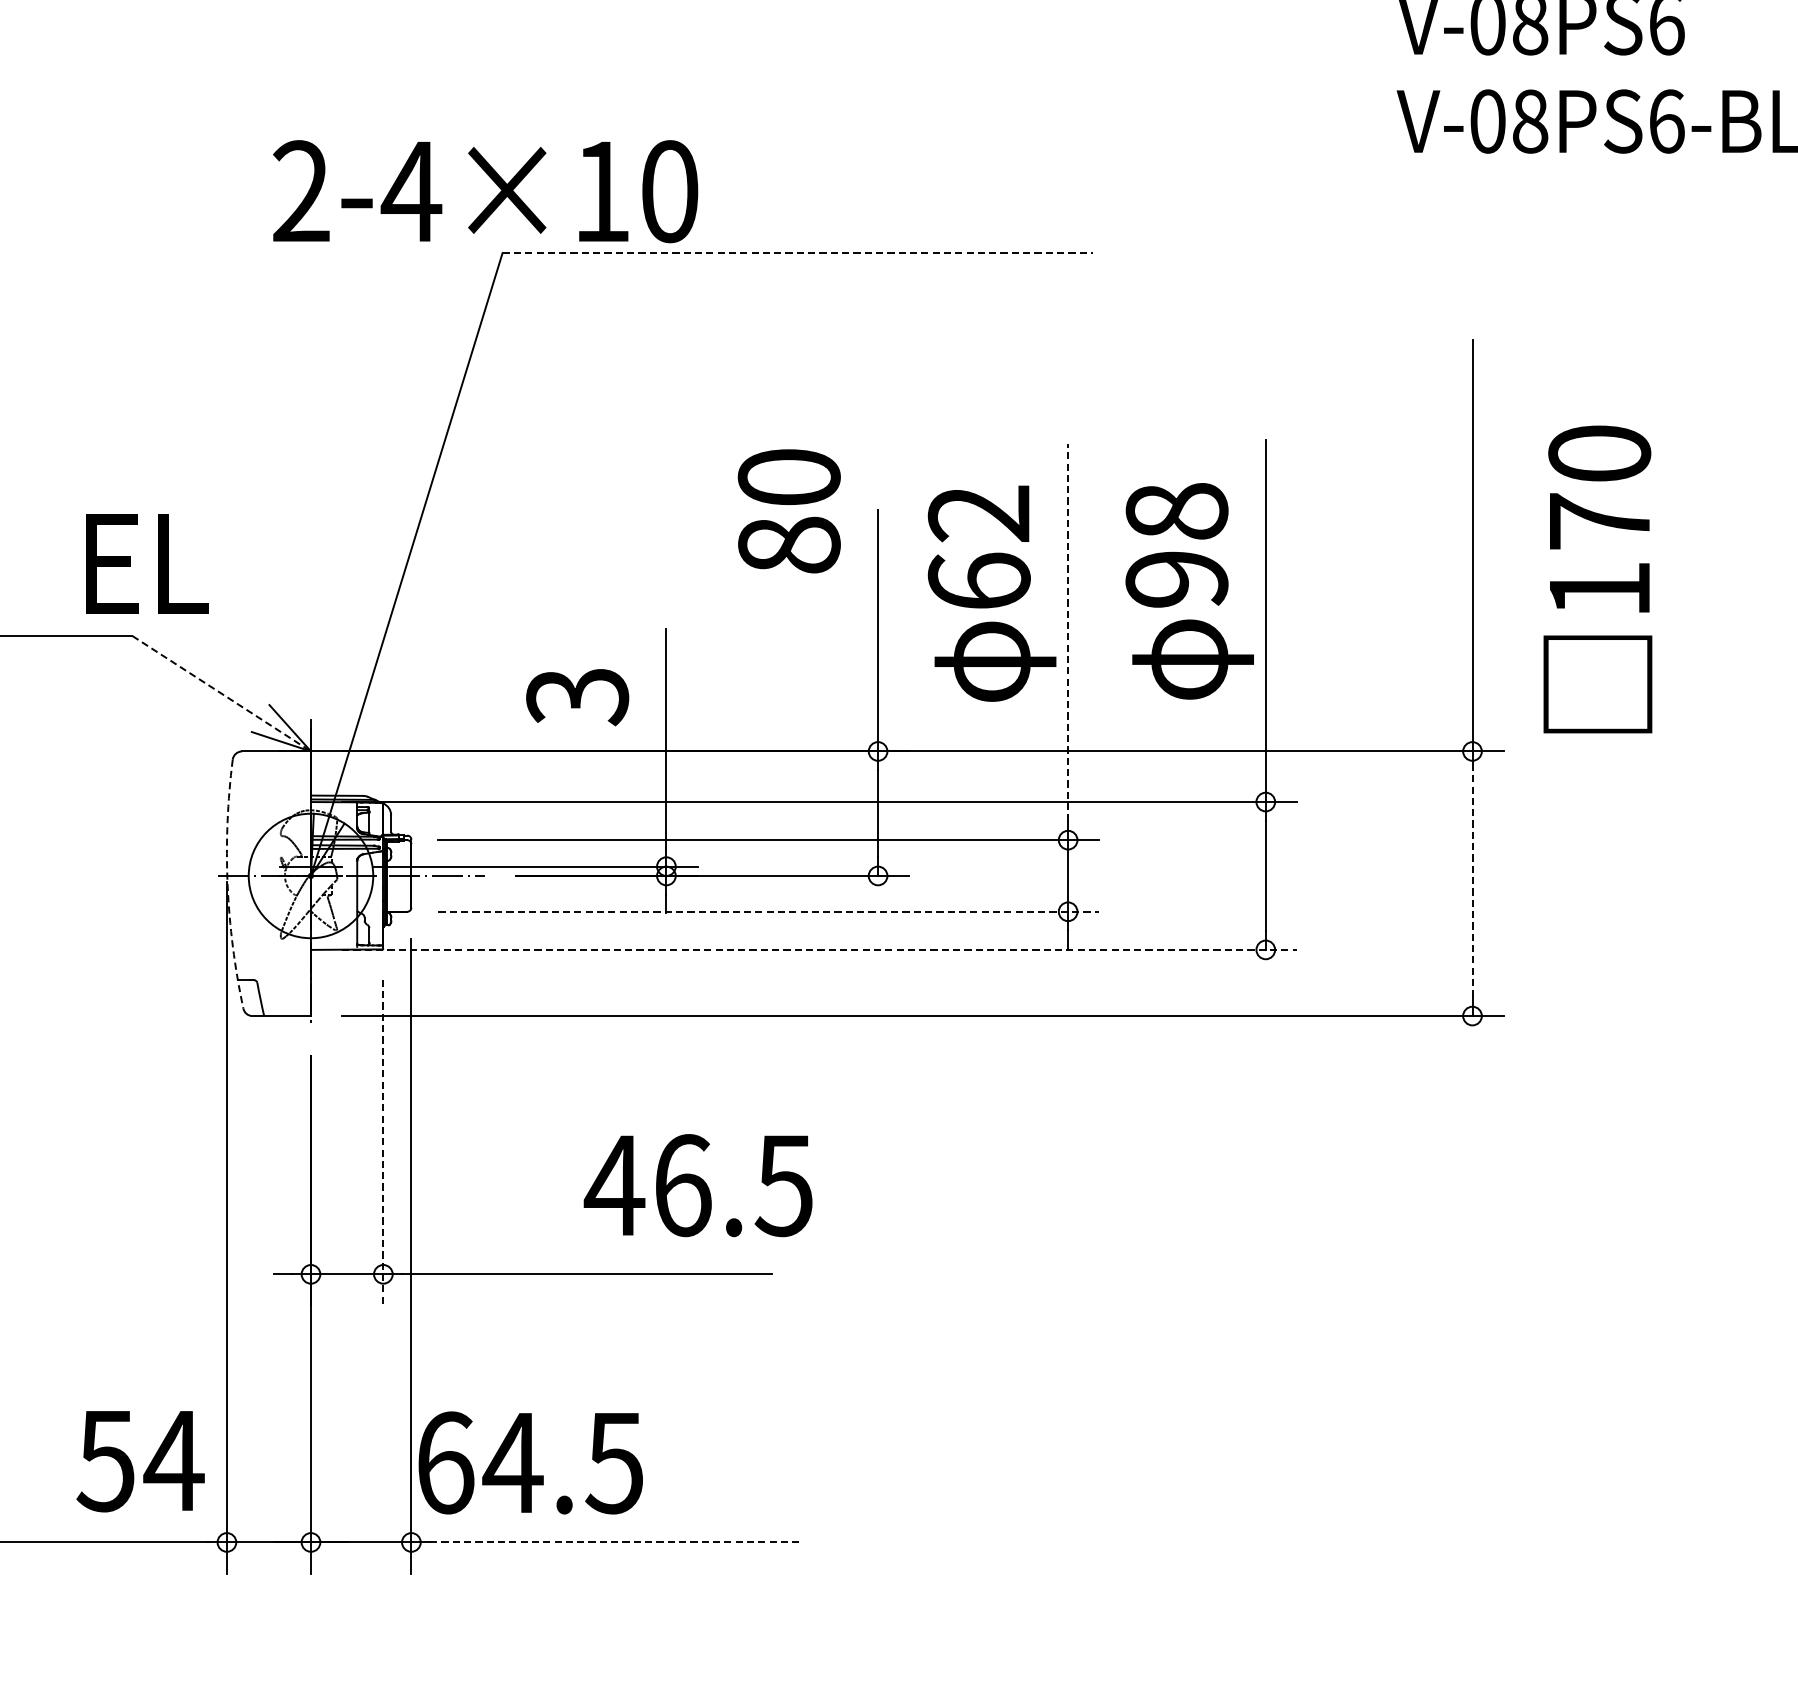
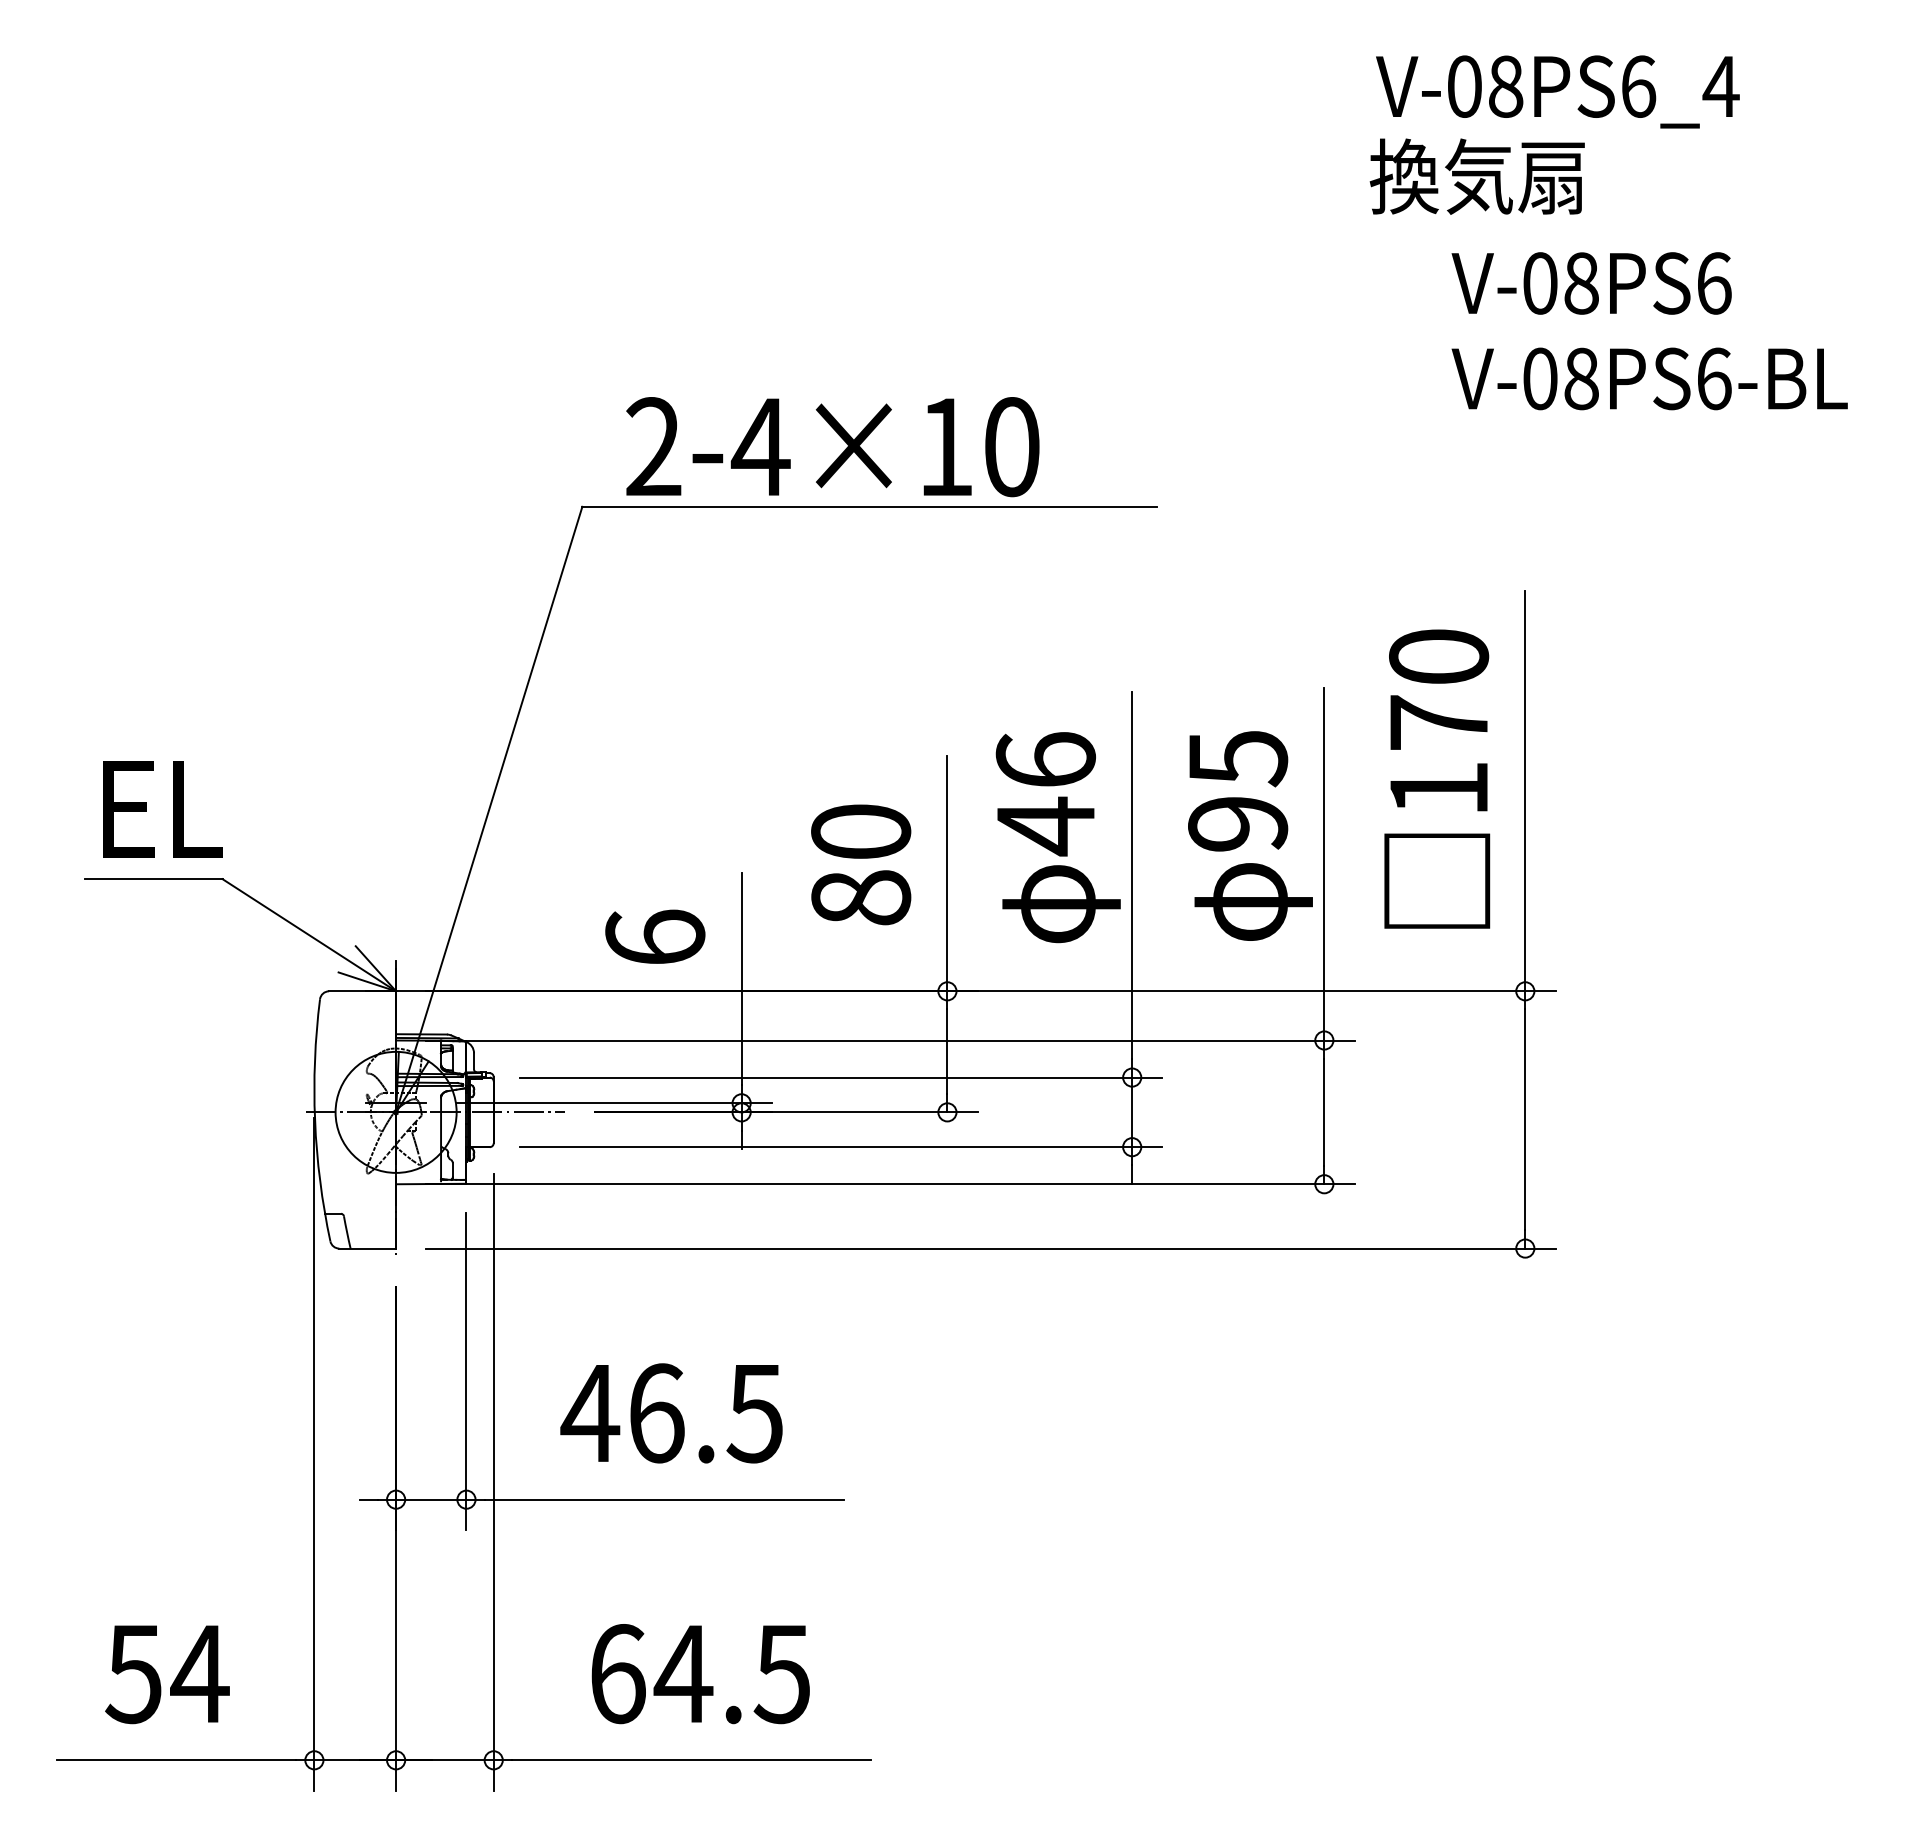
text: (485, 192) -> (832, 447), moved
line: (797, 252) -> (869, 506), dashed -> solid
text: (789, 510) -> (861, 864), moved
text: (1177, 511) -> (1238, 758), 98 -> 95
text: (978, 549) -> (1045, 794), 62 -> 46
text: (146, 564) -> (162, 809), moved
text: (1598, 578) -> (1437, 778), moved
line: (1068, 632) -> (1132, 875), dashed -> solid
line: (221, 694) -> (309, 935), dashed -> solid
text: (577, 696) -> (655, 937), 3 -> 6
line: (1472, 883) -> (1525, 1119), dashed -> solid
arc: (228, 884) -> (315, 1120), dashed -> solid
line: (769, 912) -> (841, 1147), dashed -> solid
line: (820, 950) -> (891, 1184), dashed -> solid
line: (383, 1143) -> (466, 1372), dashed -> solid
text: (698, 1185) -> (671, 1413), moved
text: (140, 1461) -> (167, 1674), moved
text: (530, 1463) -> (700, 1674), moved
line: (614, 1542) -> (691, 1760), dashed -> solid

